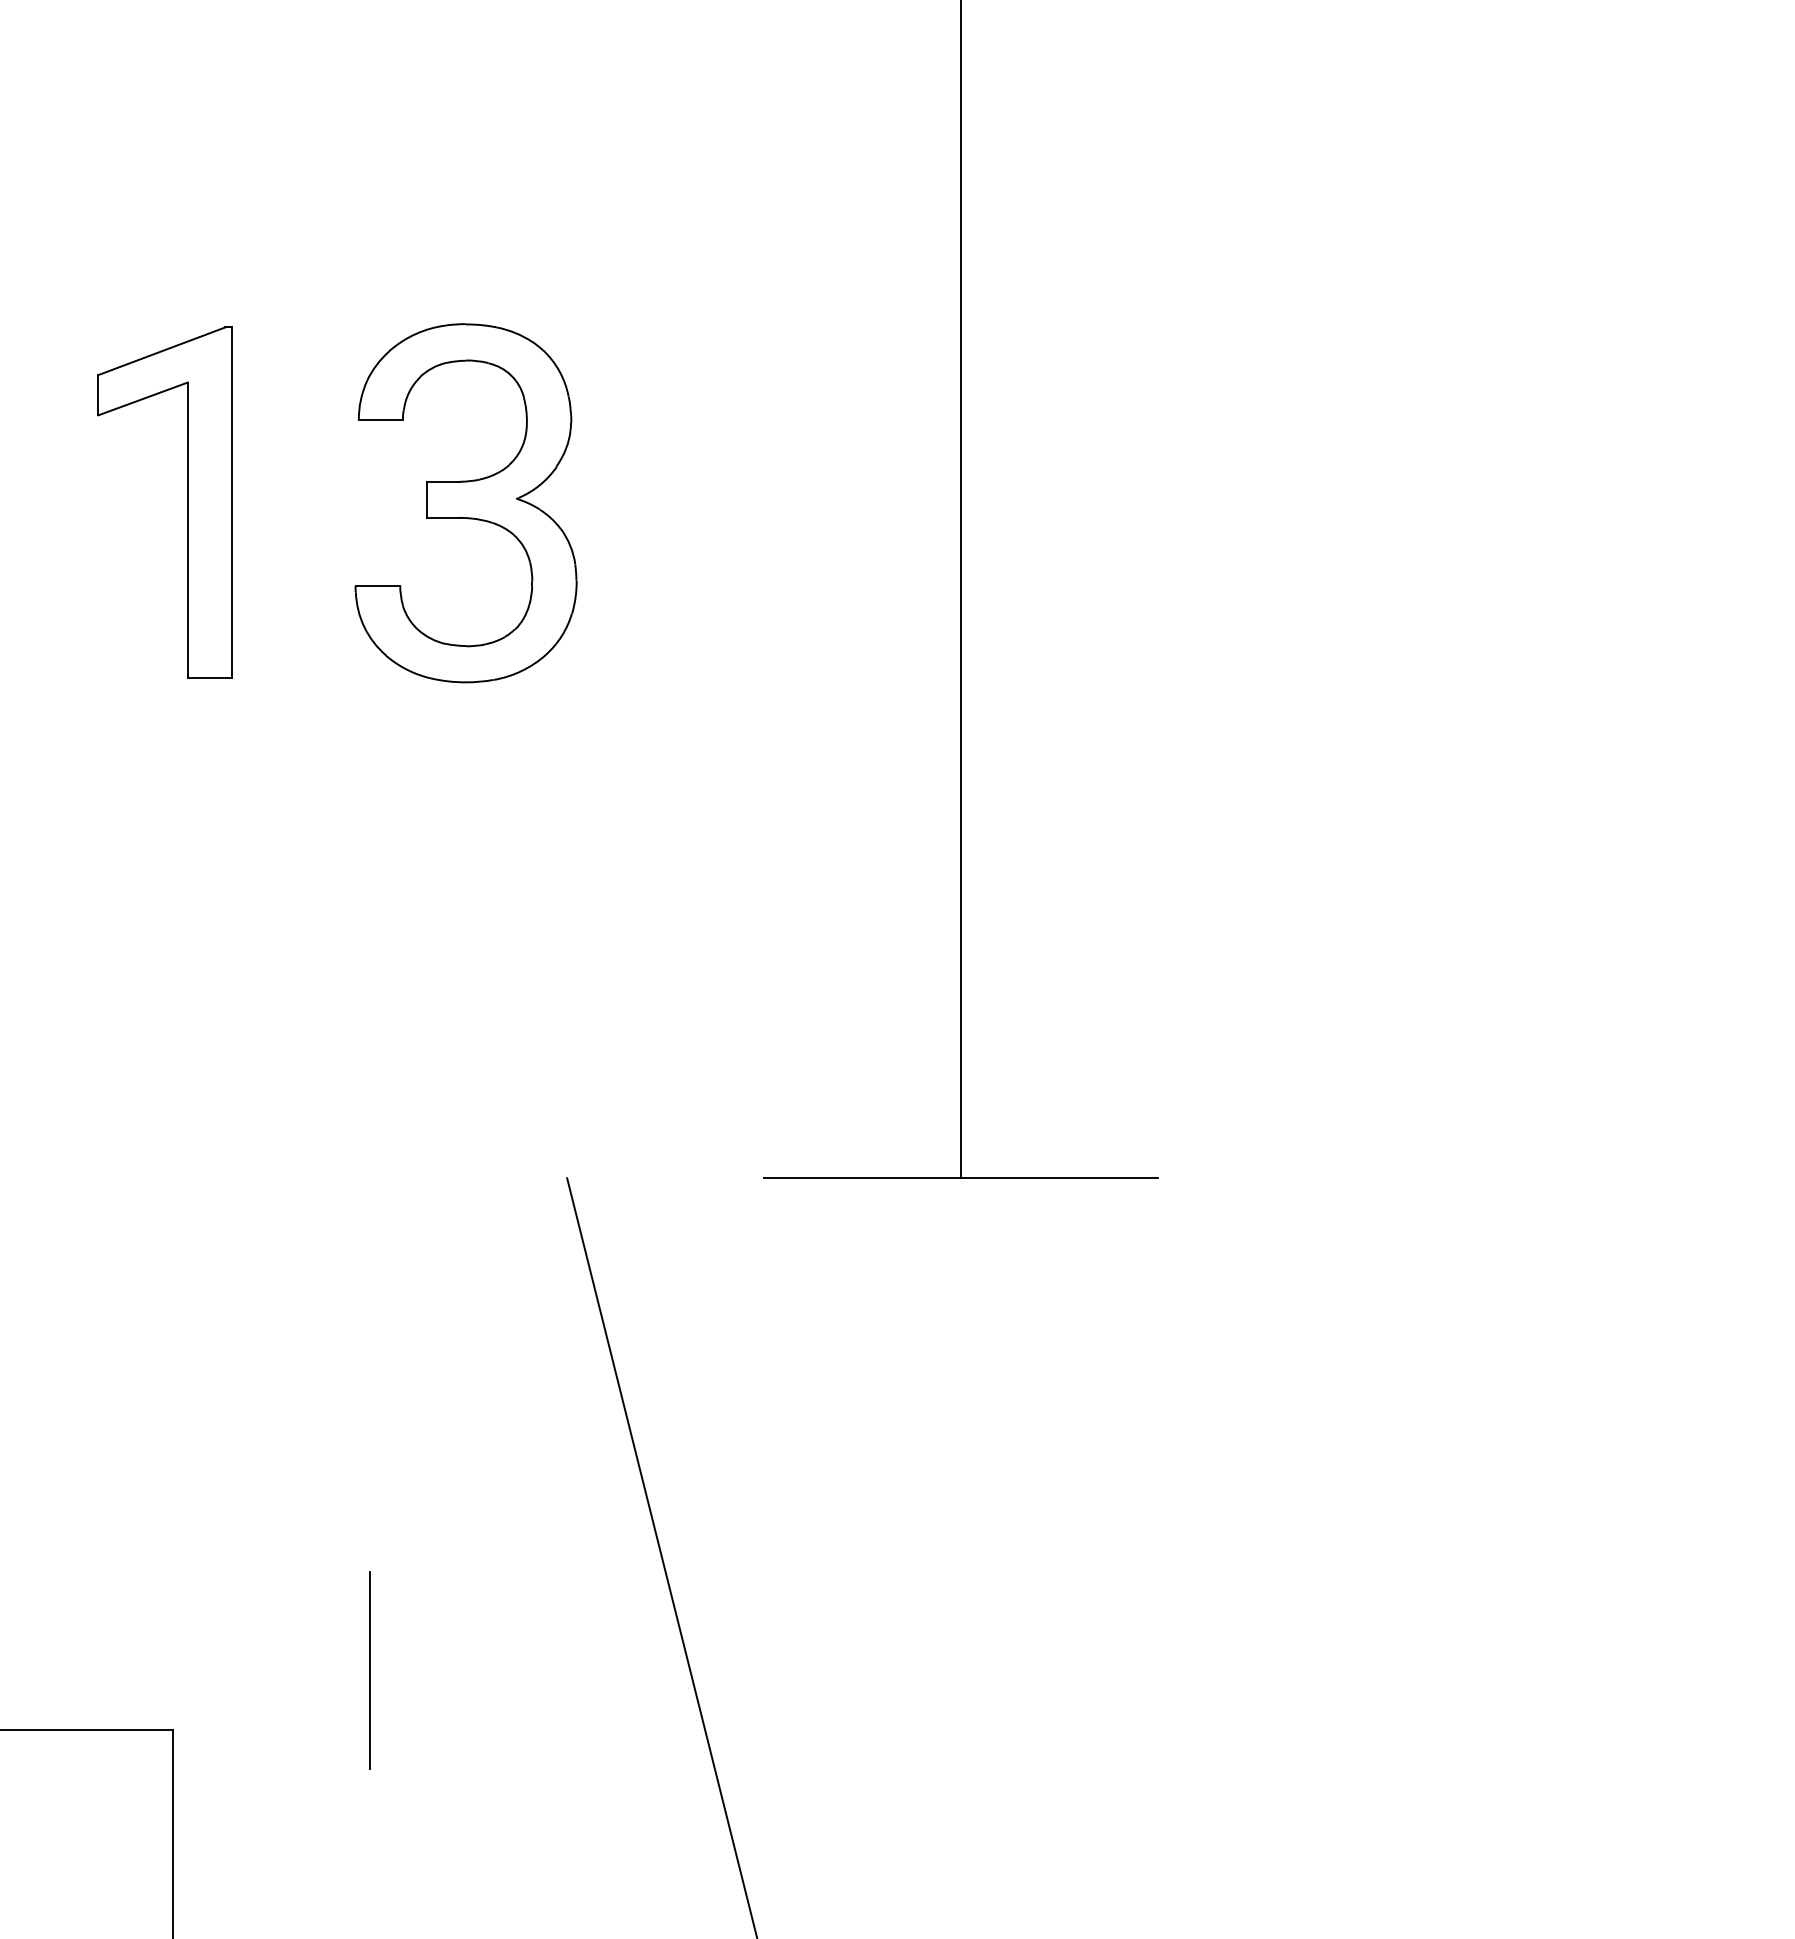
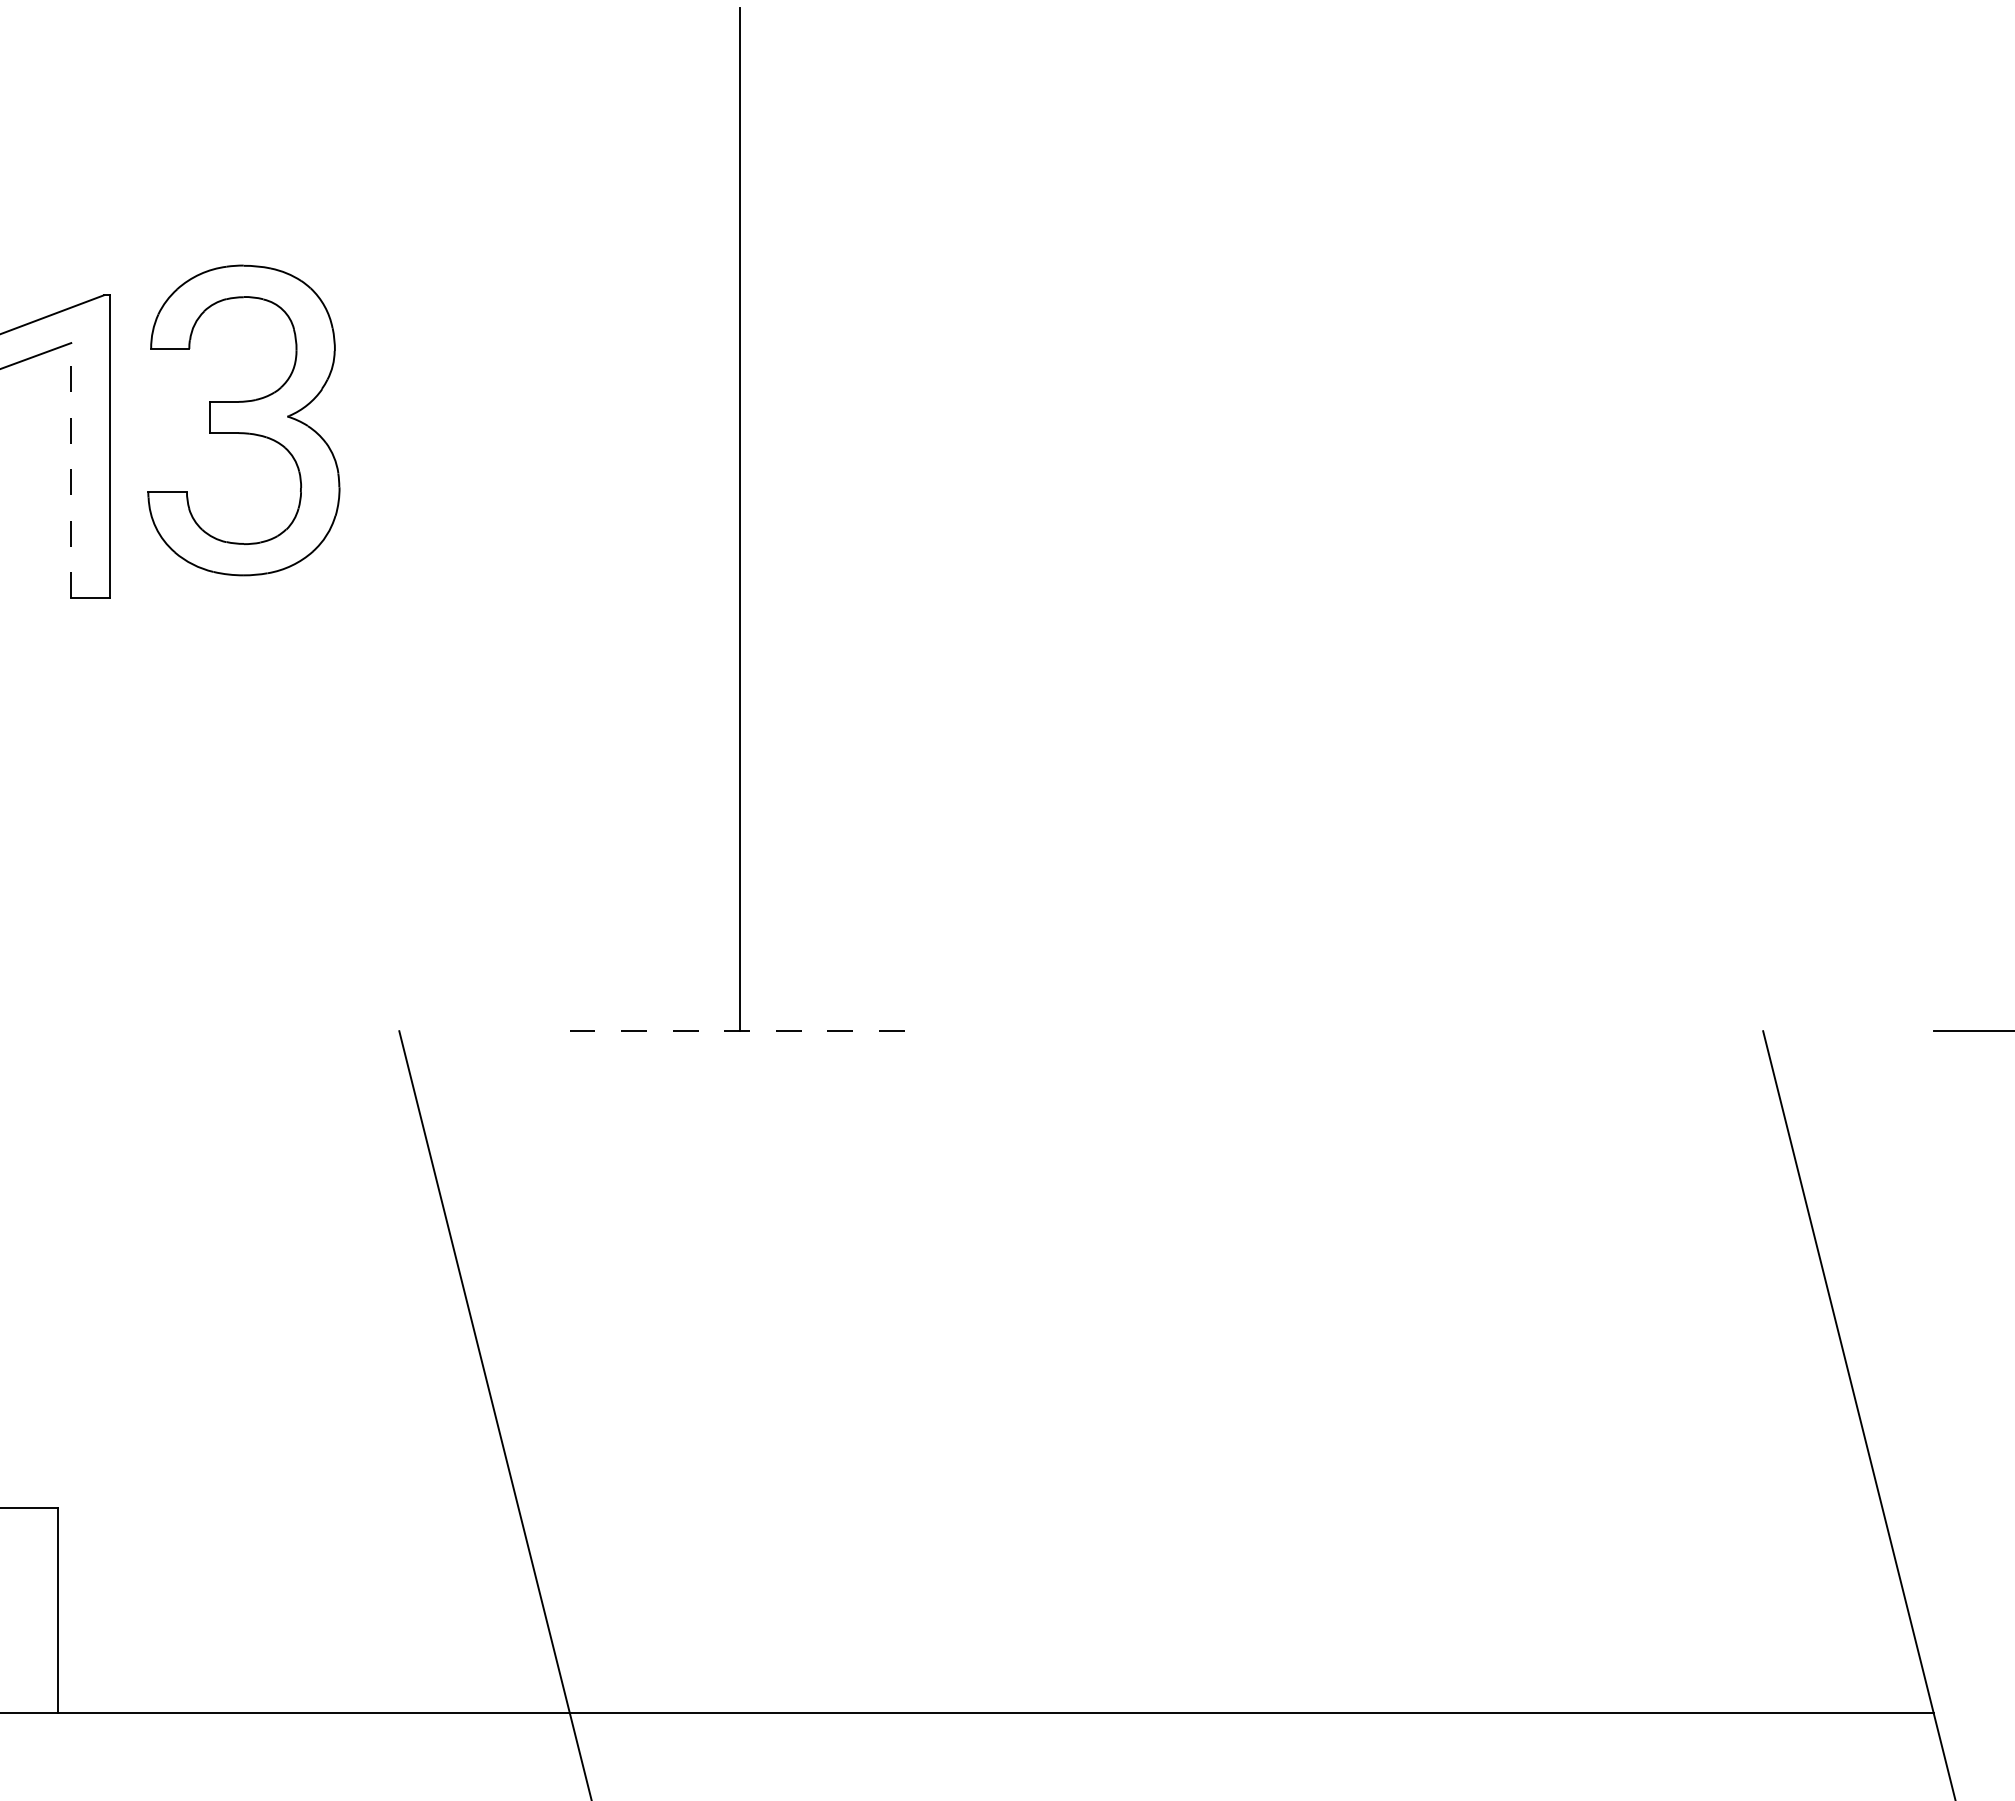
part: (465, 503) -> (243, 420), moved
line: (188, 529) -> (71, 470), solid -> dashed
line: (961, 1178) -> (740, 1031), solid -> dashed
line: (369, 1671) -> (228, 1457), removed

